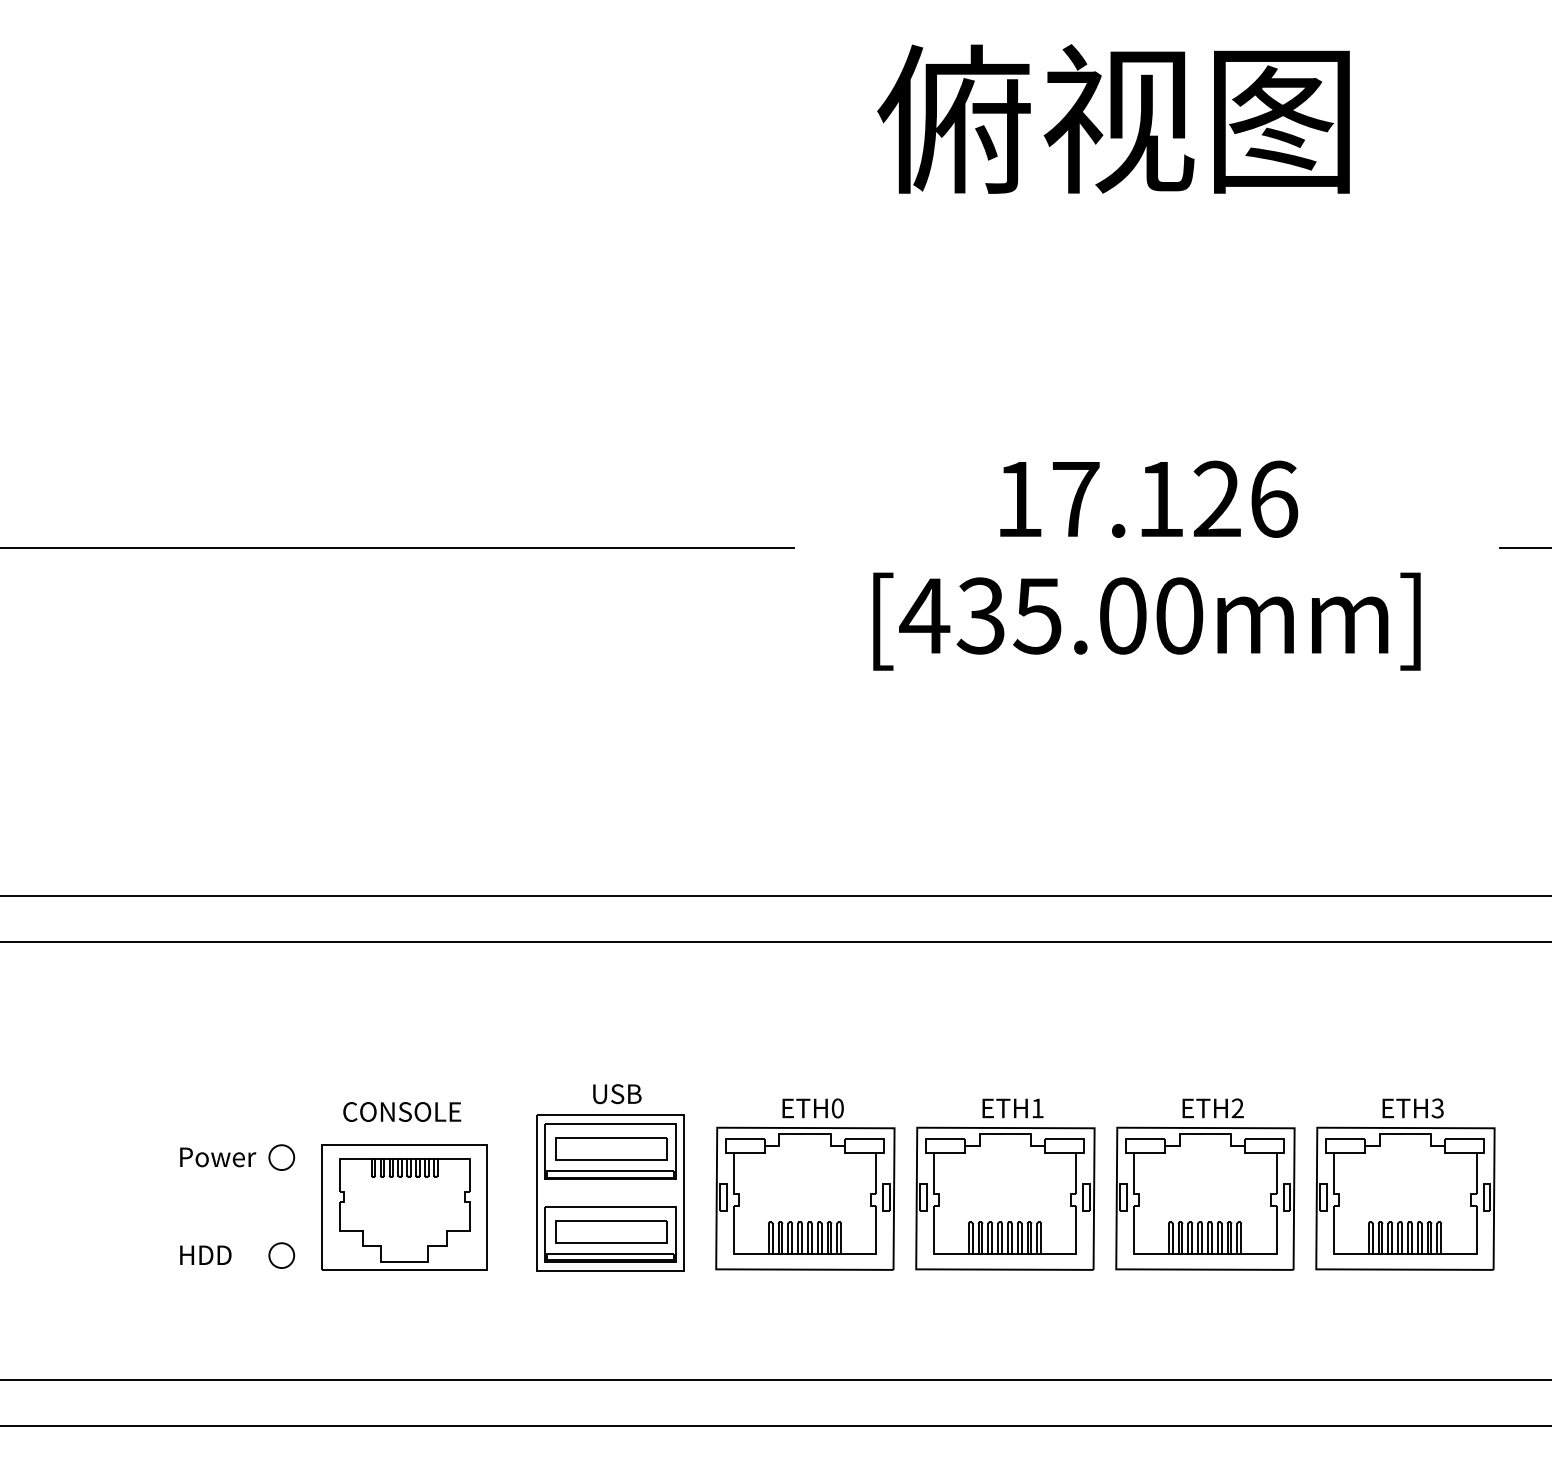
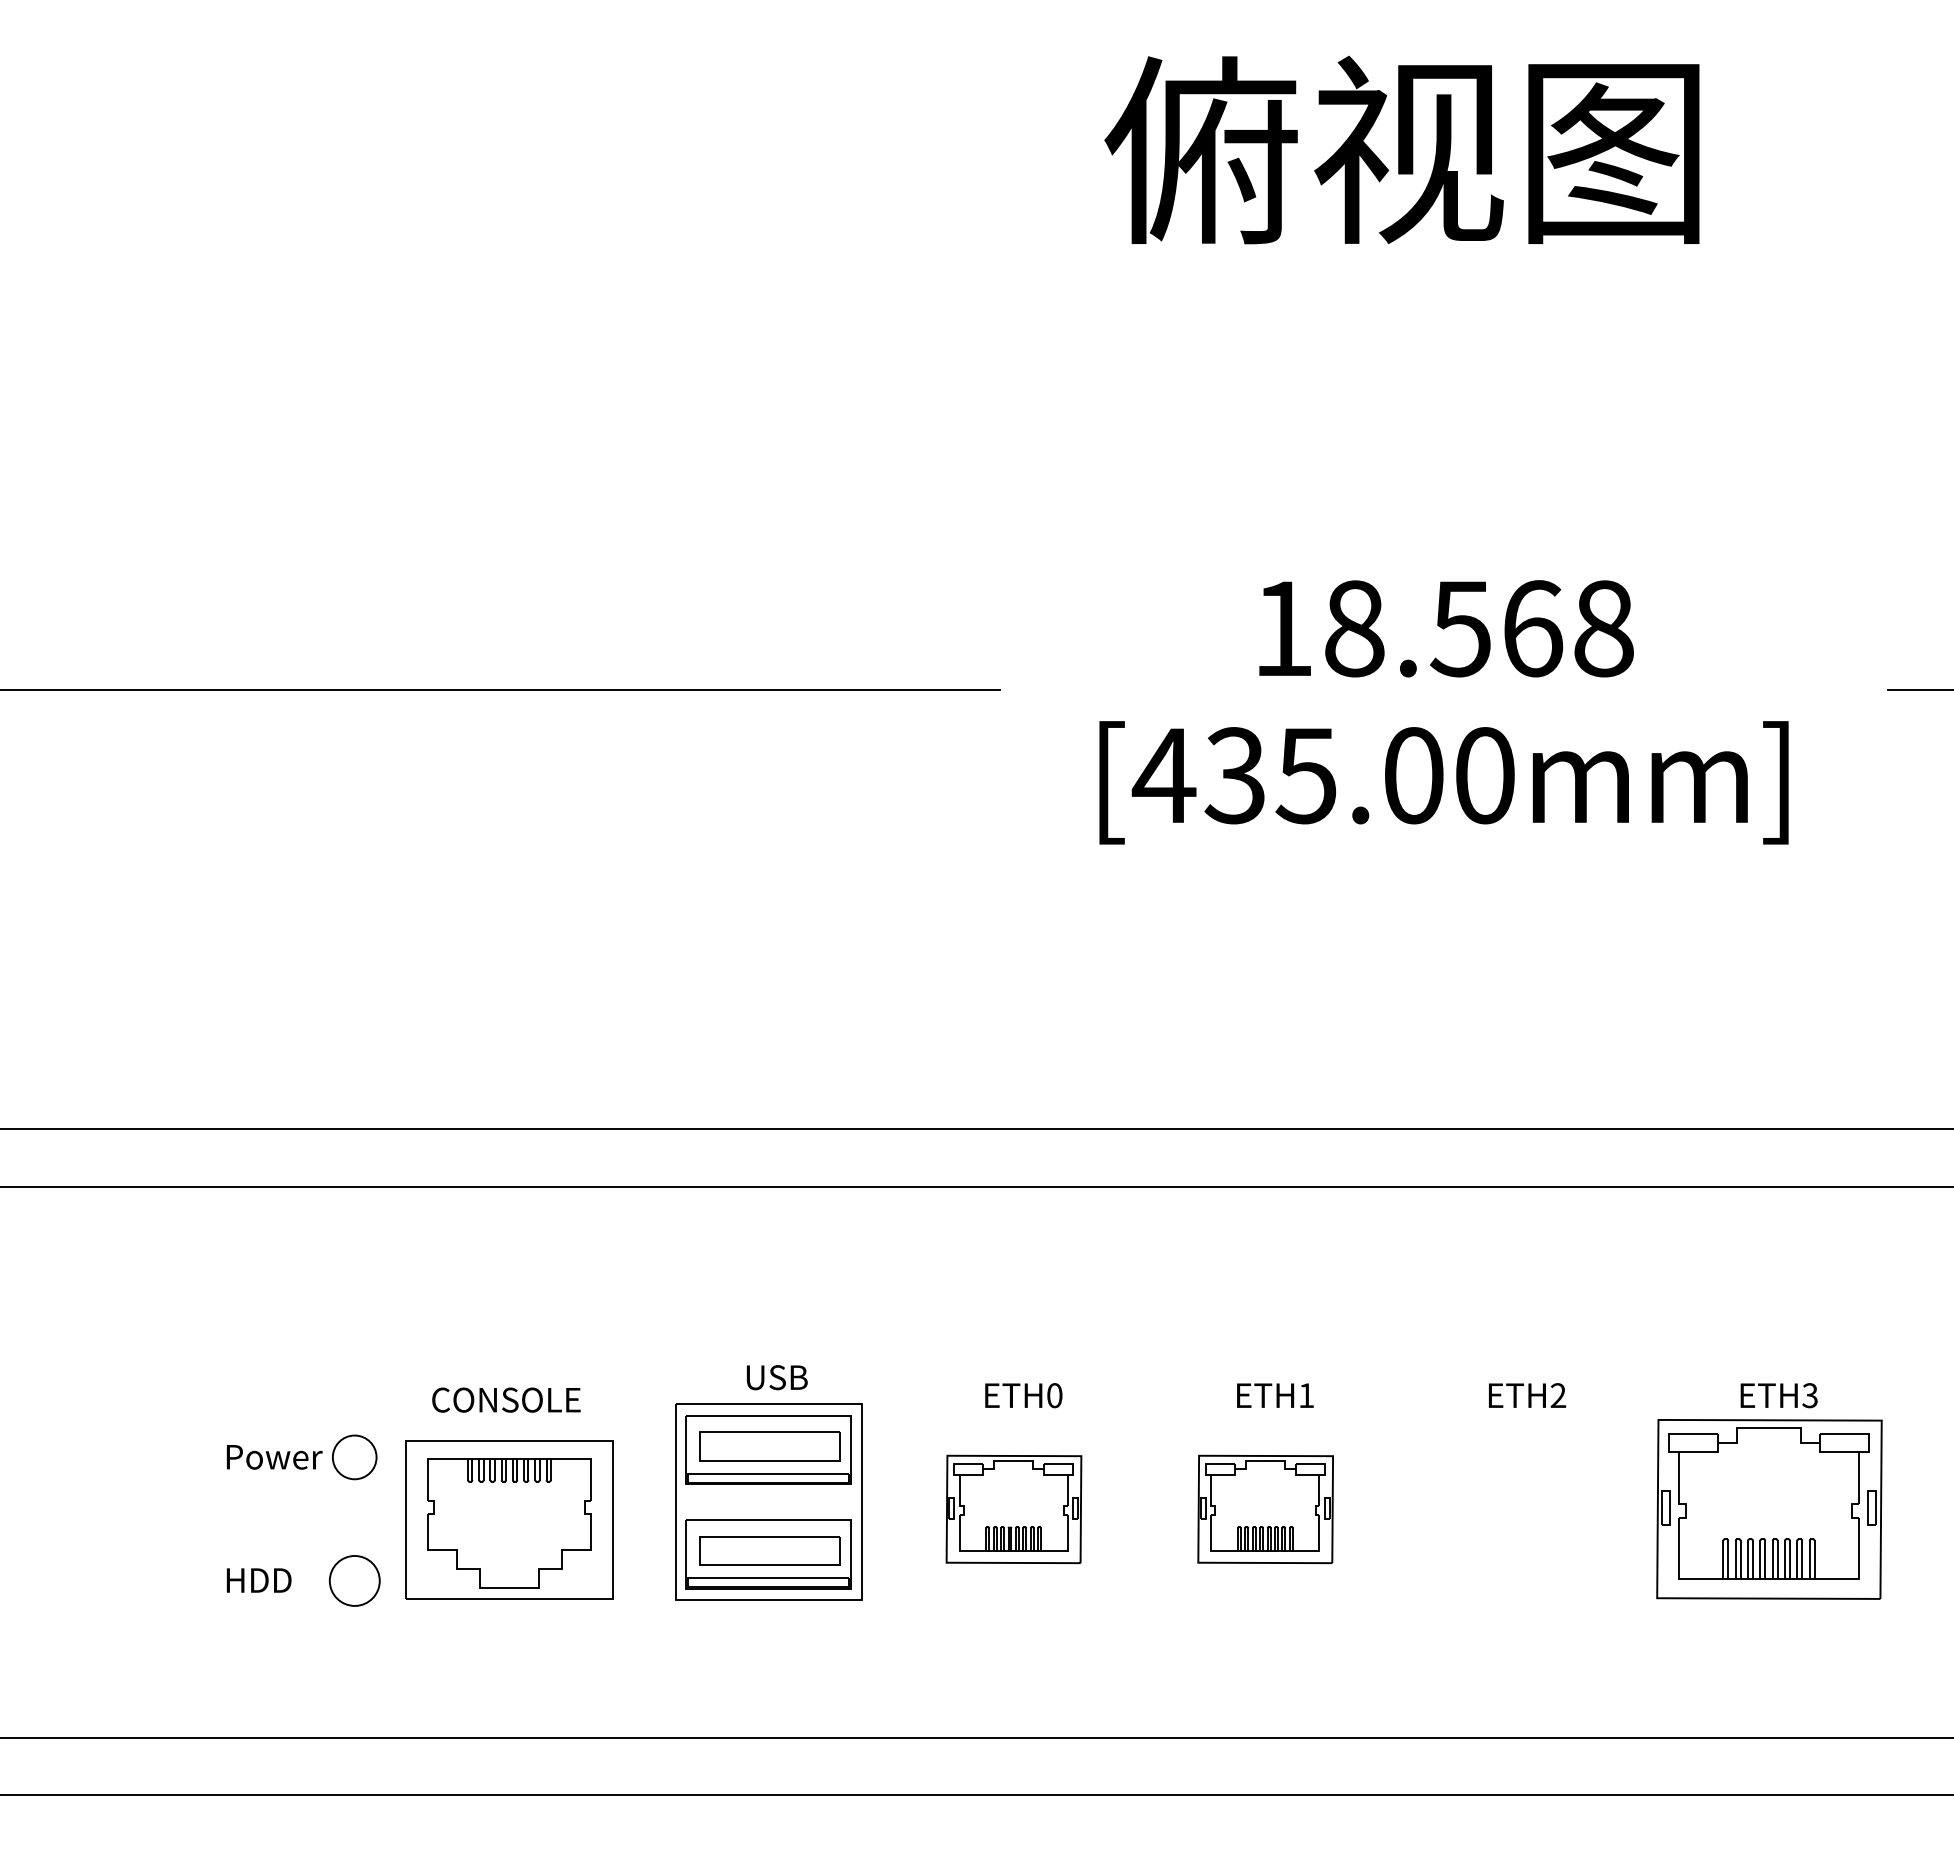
text: (1175, 499) -> (1479, 628), 17.126 -> 18.568
circle: (281, 1157) -> (354, 1457), size x1.4
part: (804, 1198) -> (1013, 1509), size x0.6
part: (1005, 1198) -> (1265, 1509), size x0.6
part: (1205, 1198) -> (1517, 1509), removed
circle: (281, 1255) -> (354, 1580), size x1.6

